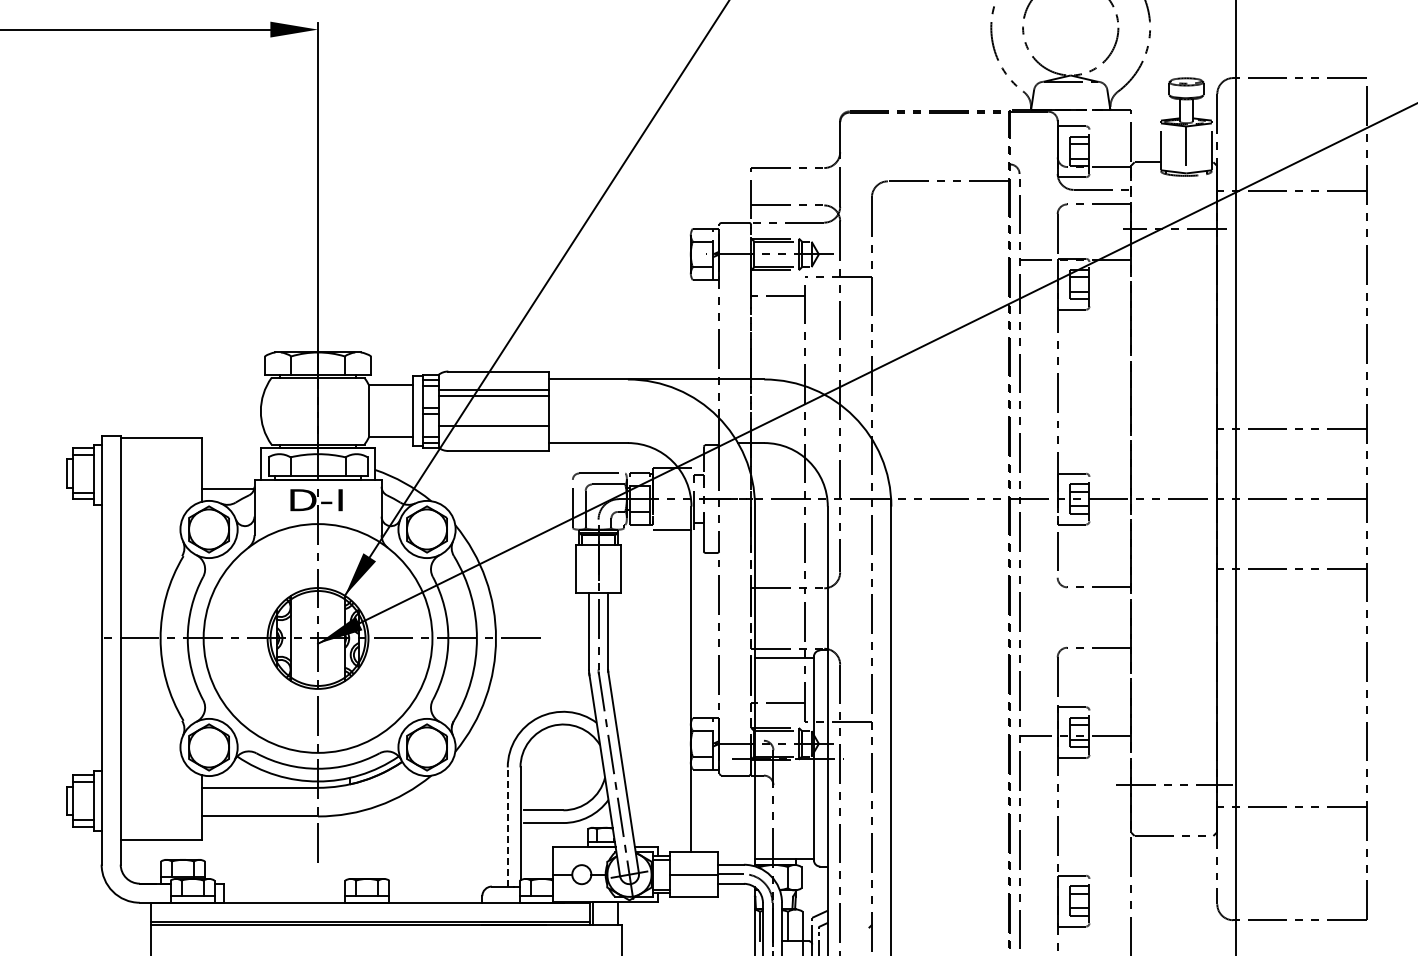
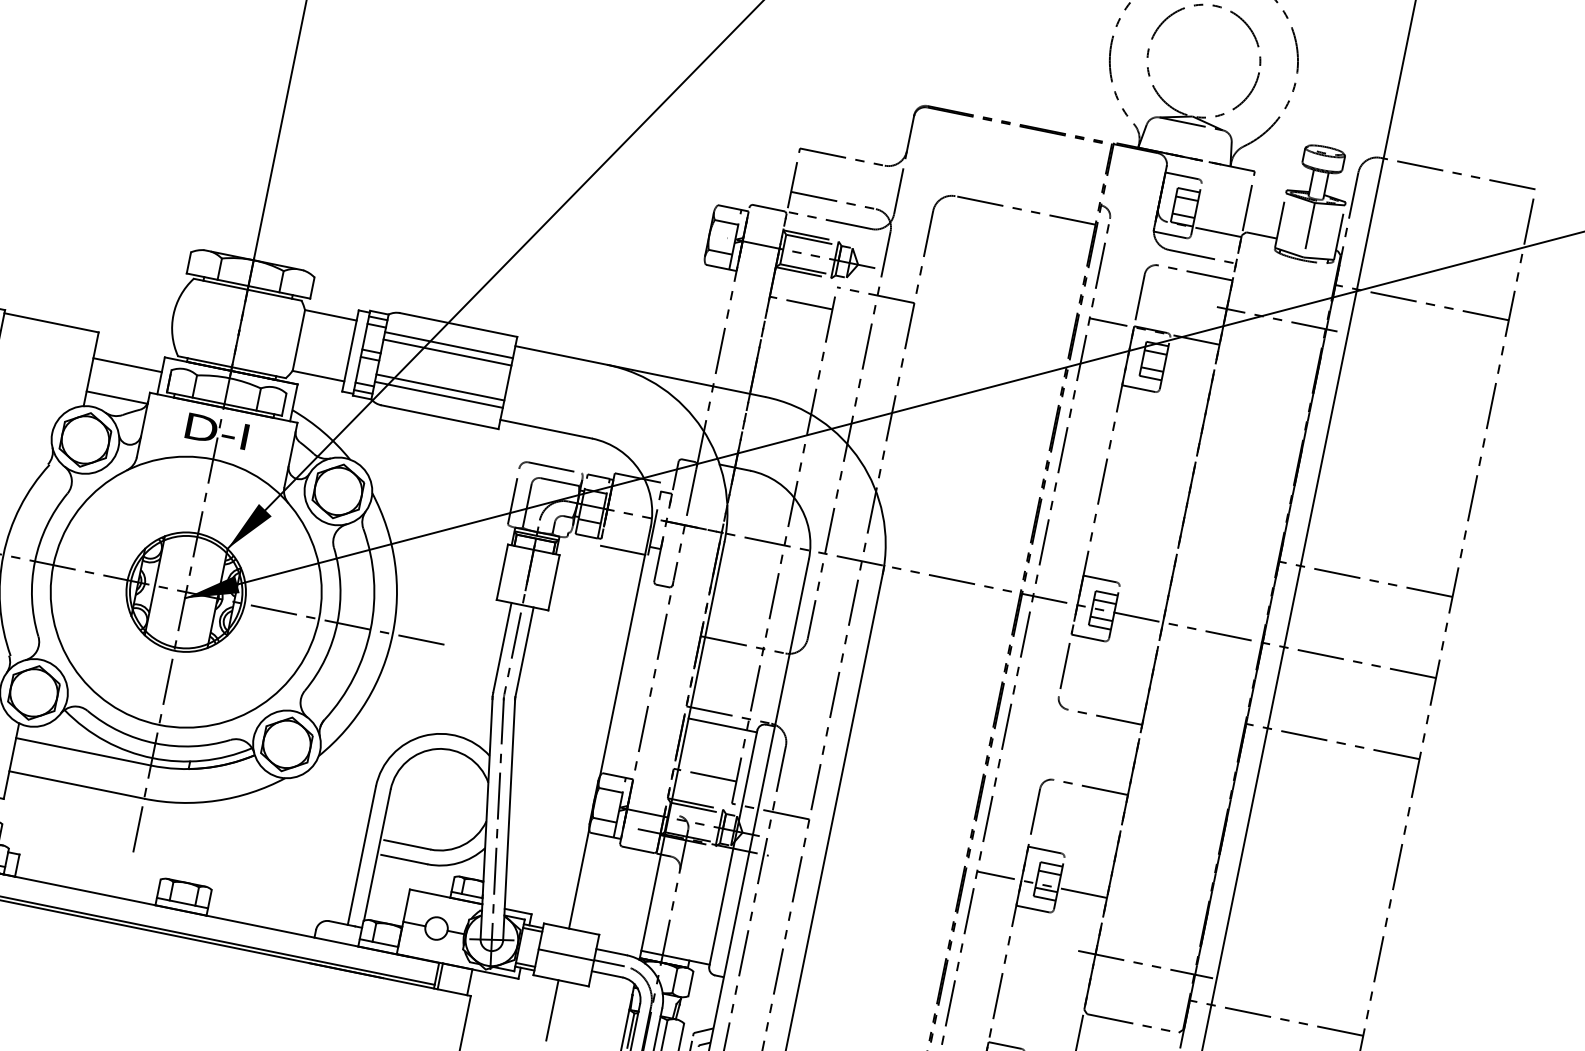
line: (493, 432) -> (438, 394), added
line: (230, 460) -> (126, 364), added
line: (507, 827) -> (361, 856), dashed -> solid
line: (691, 922) -> (552, 1009), added

